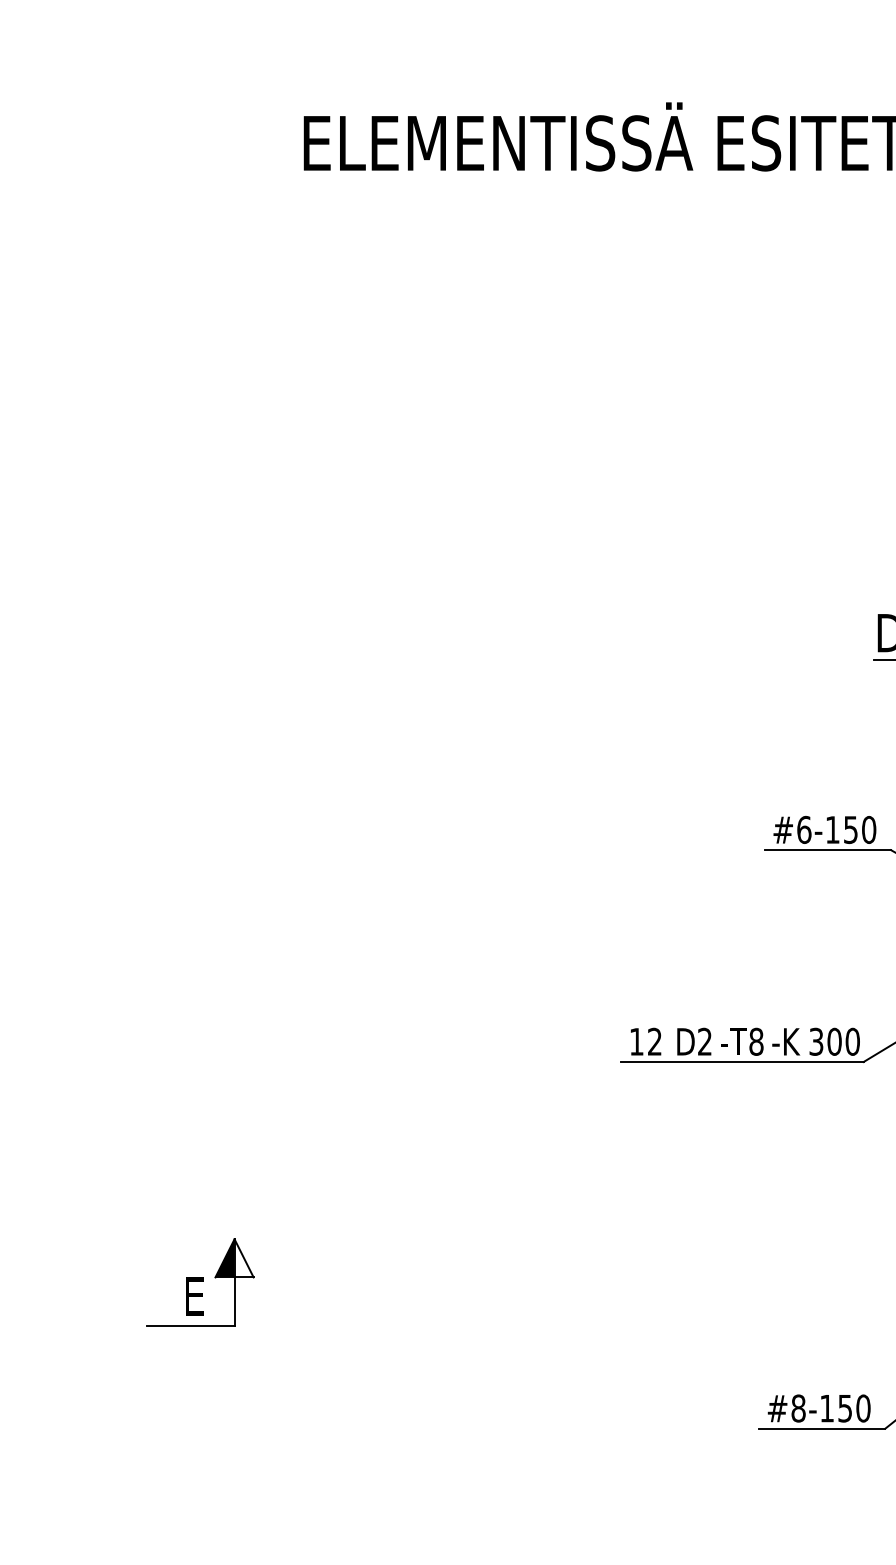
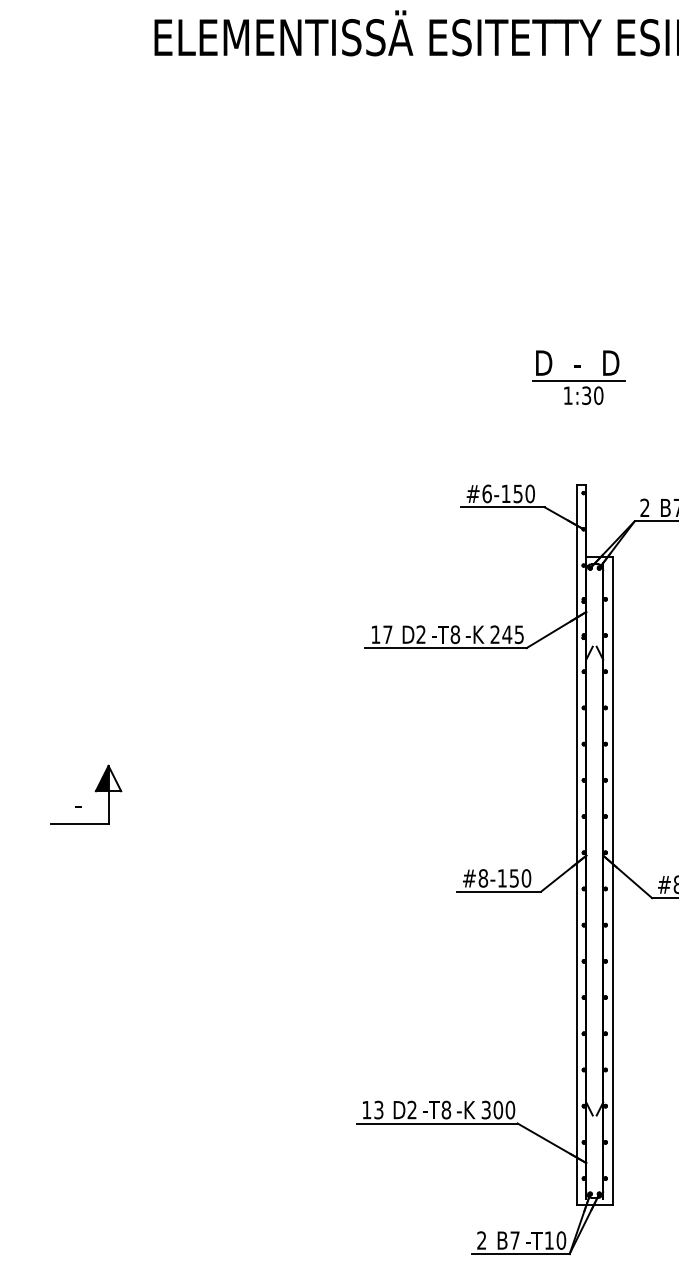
text: (654, 1041) -> (387, 634), 12 -> 17
text: (834, 1041) -> (507, 634), 300 -> 245
text: (193, 1295) -> (81, 803), E -> -

